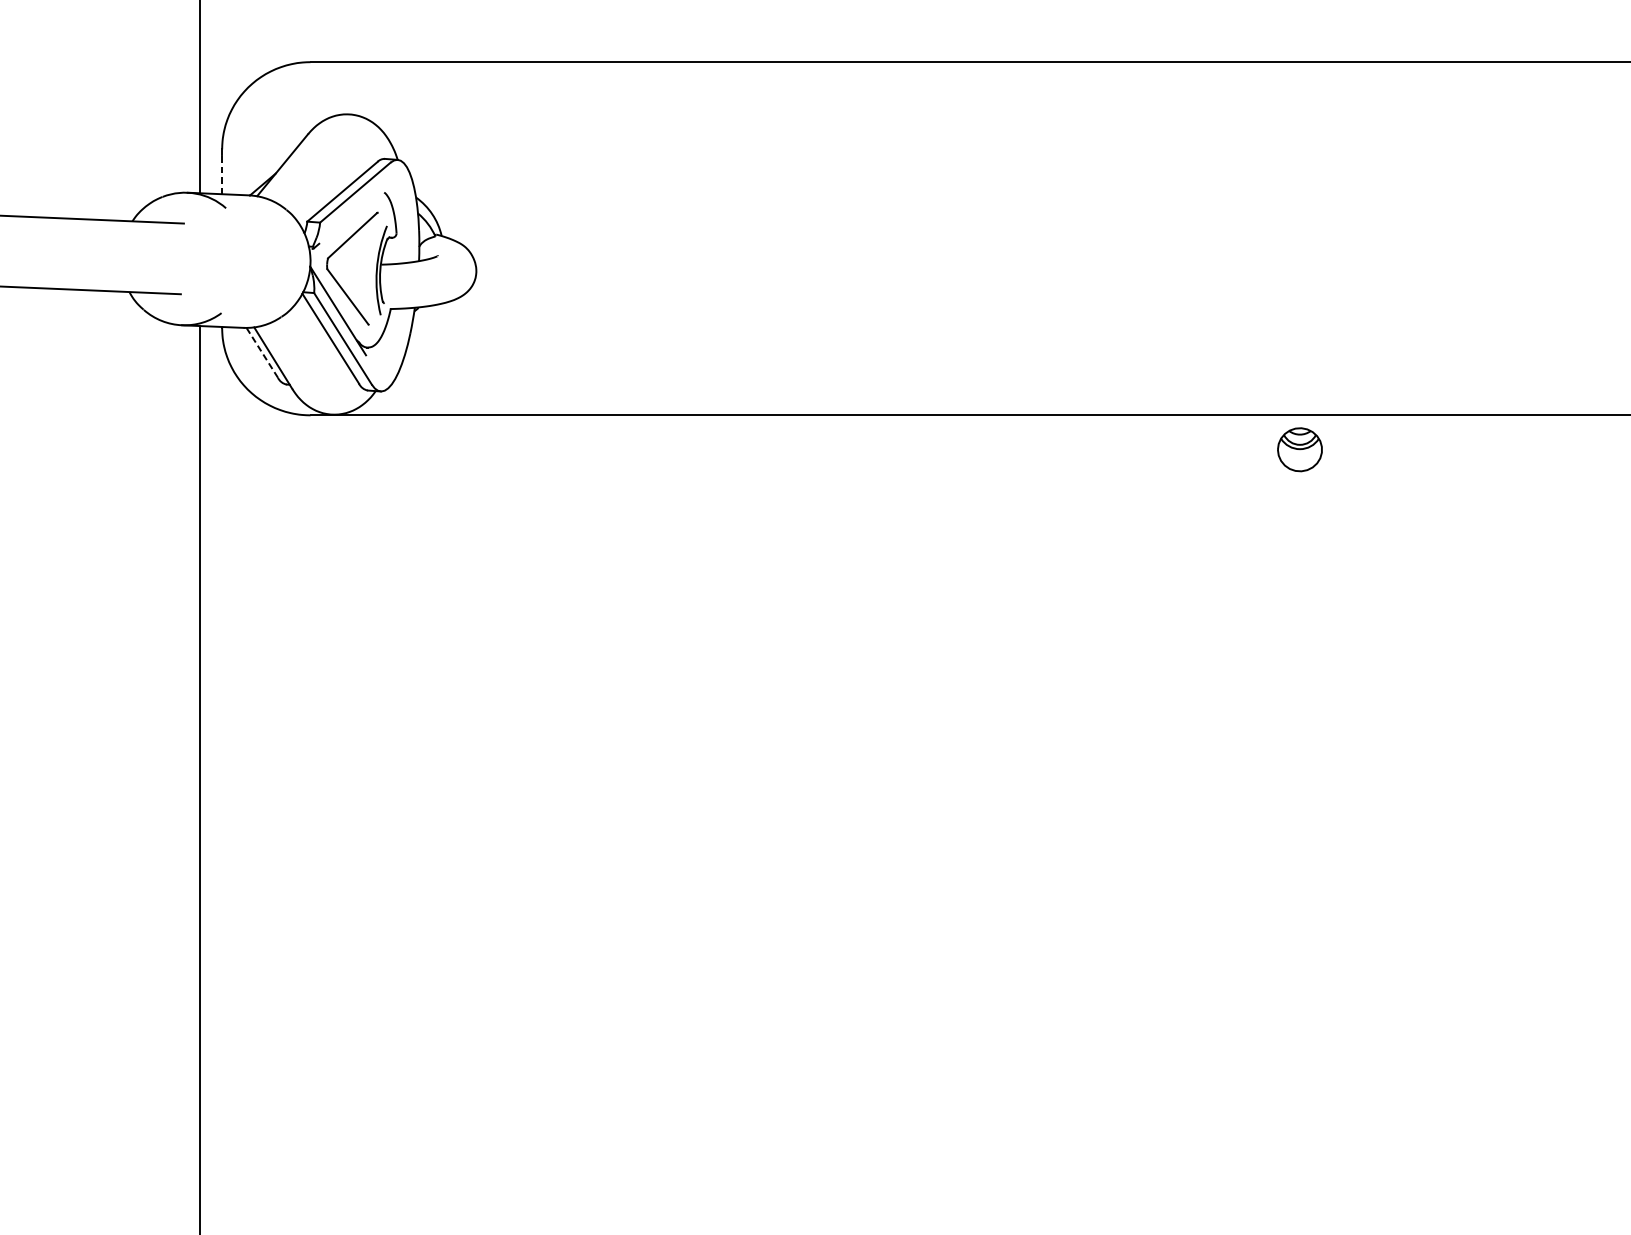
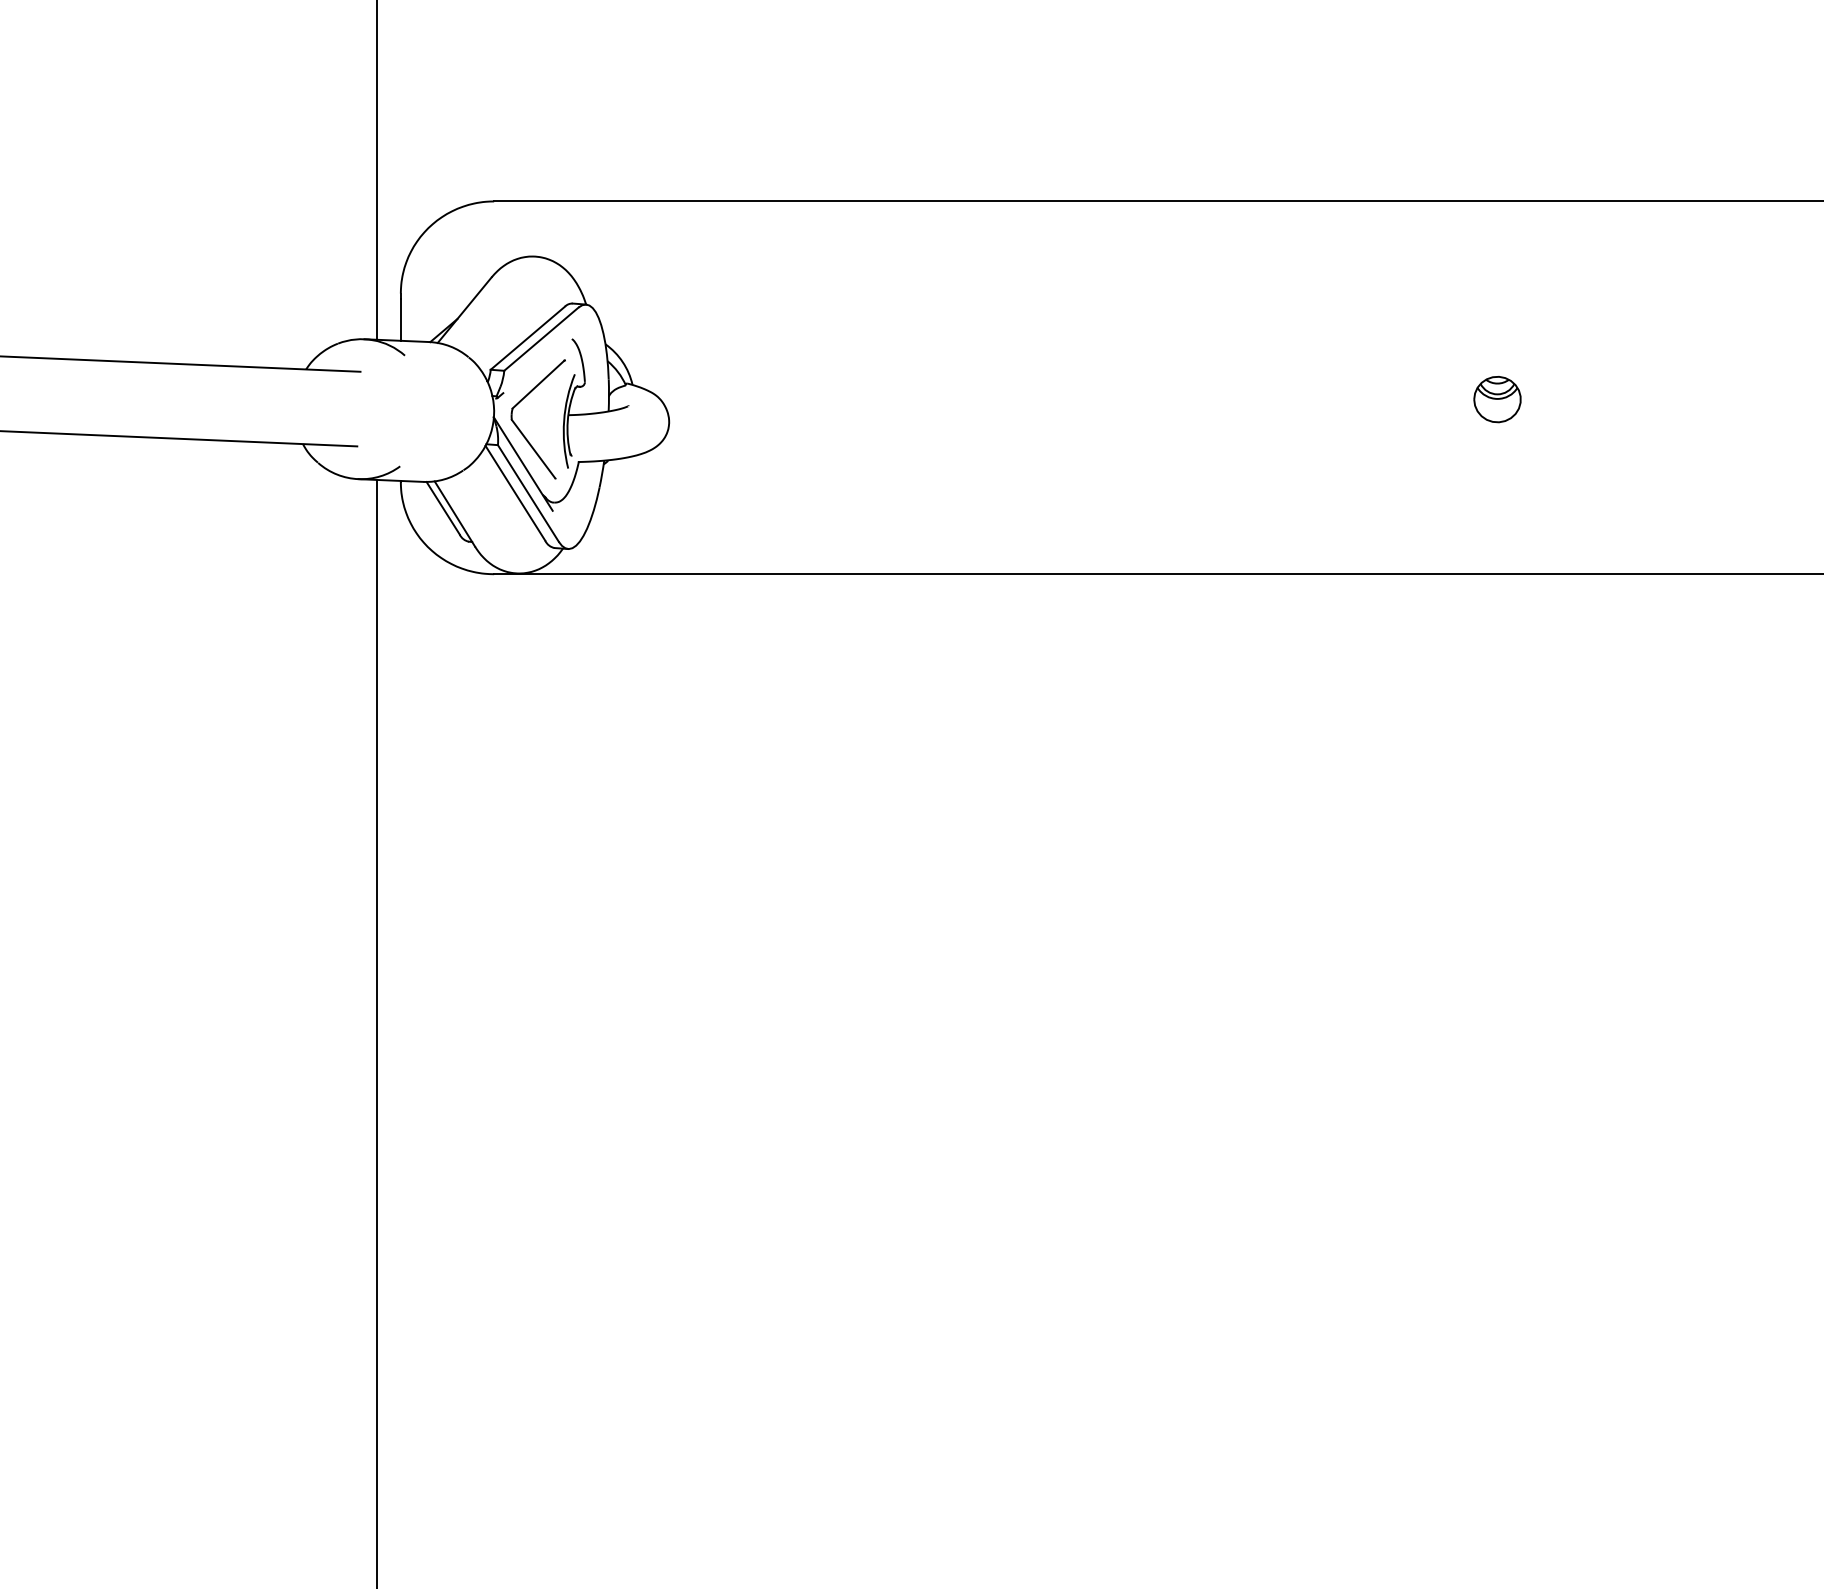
line: (221, 174) -> (400, 320), dashed -> solid
line: (261, 352) -> (442, 507), dashed -> solid
part: (1299, 449) -> (1497, 399), moved

